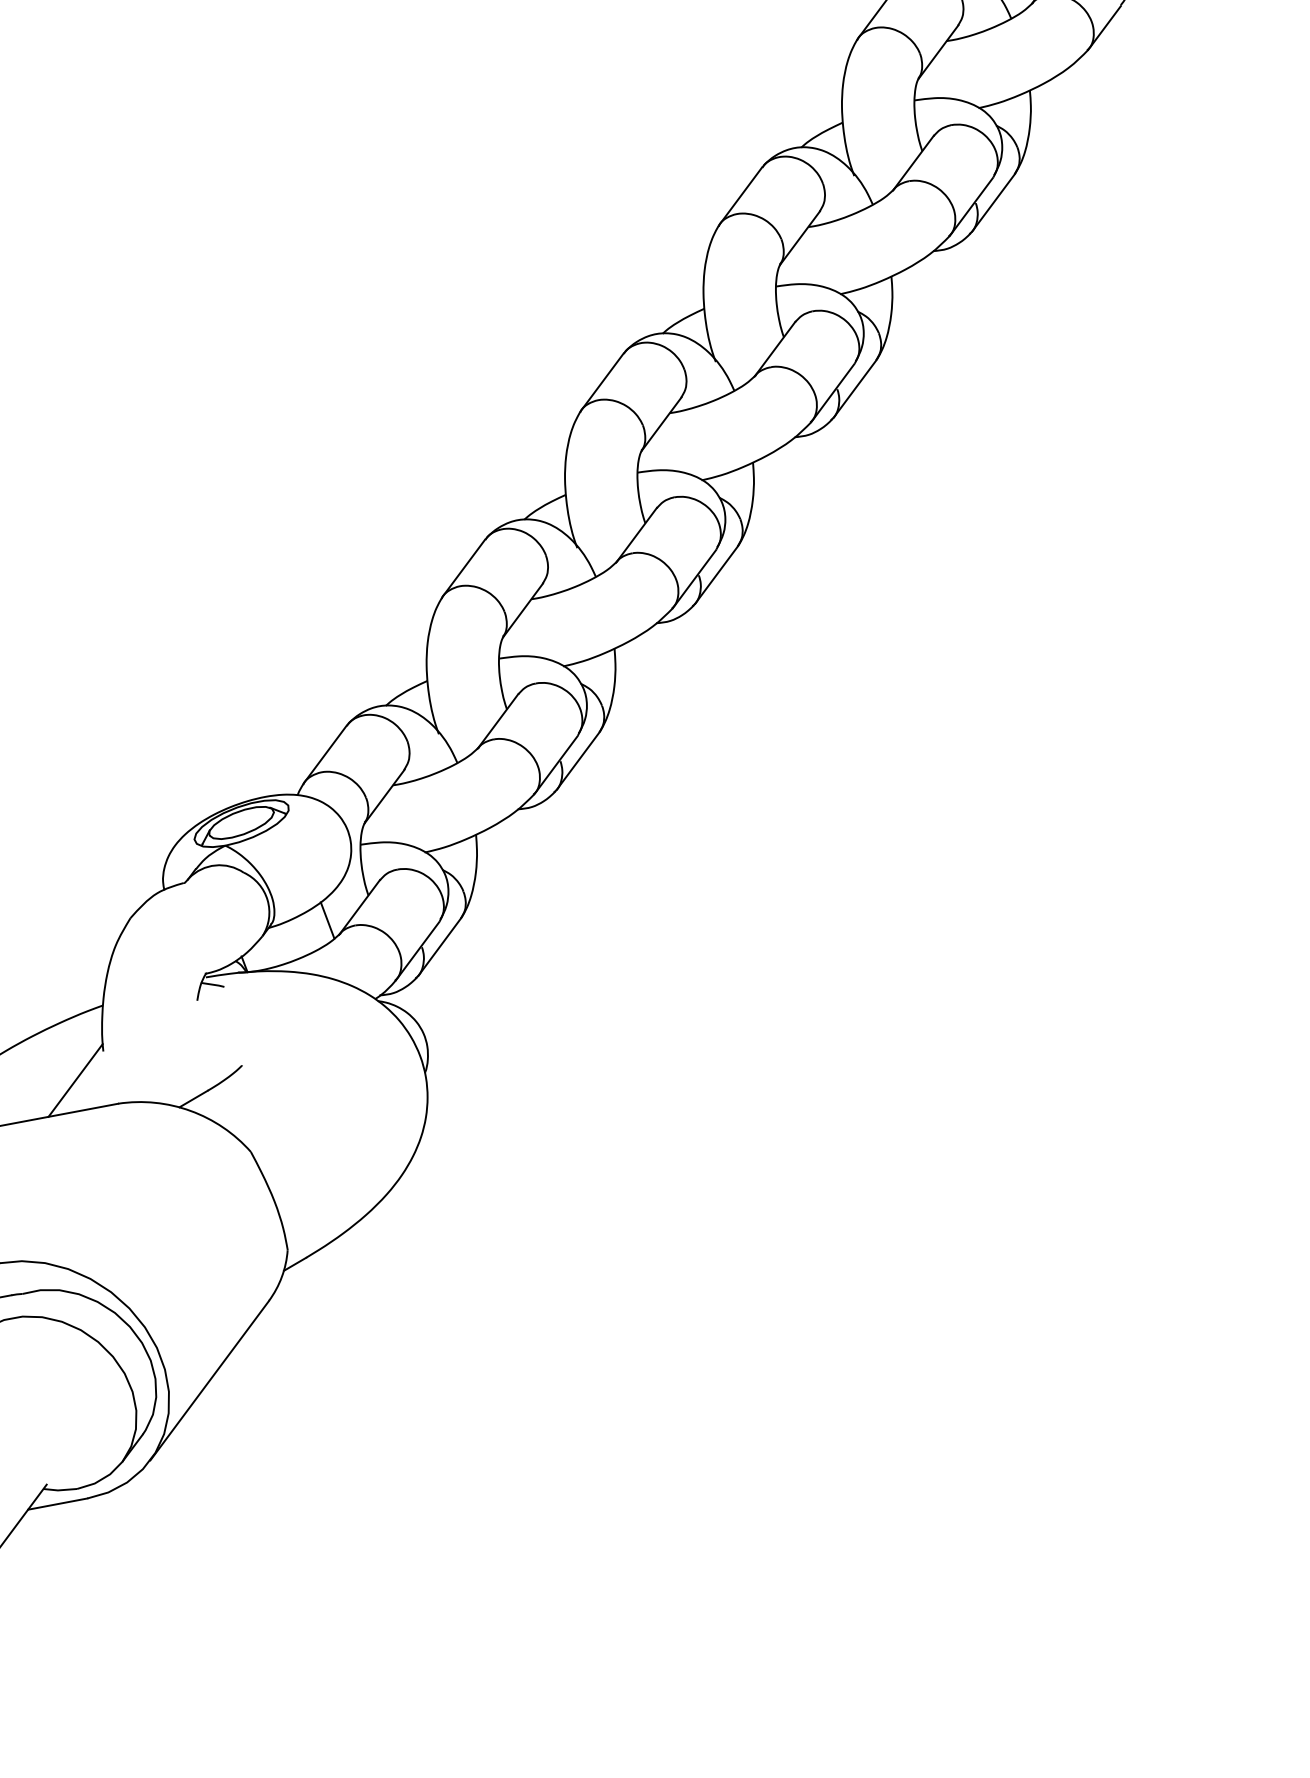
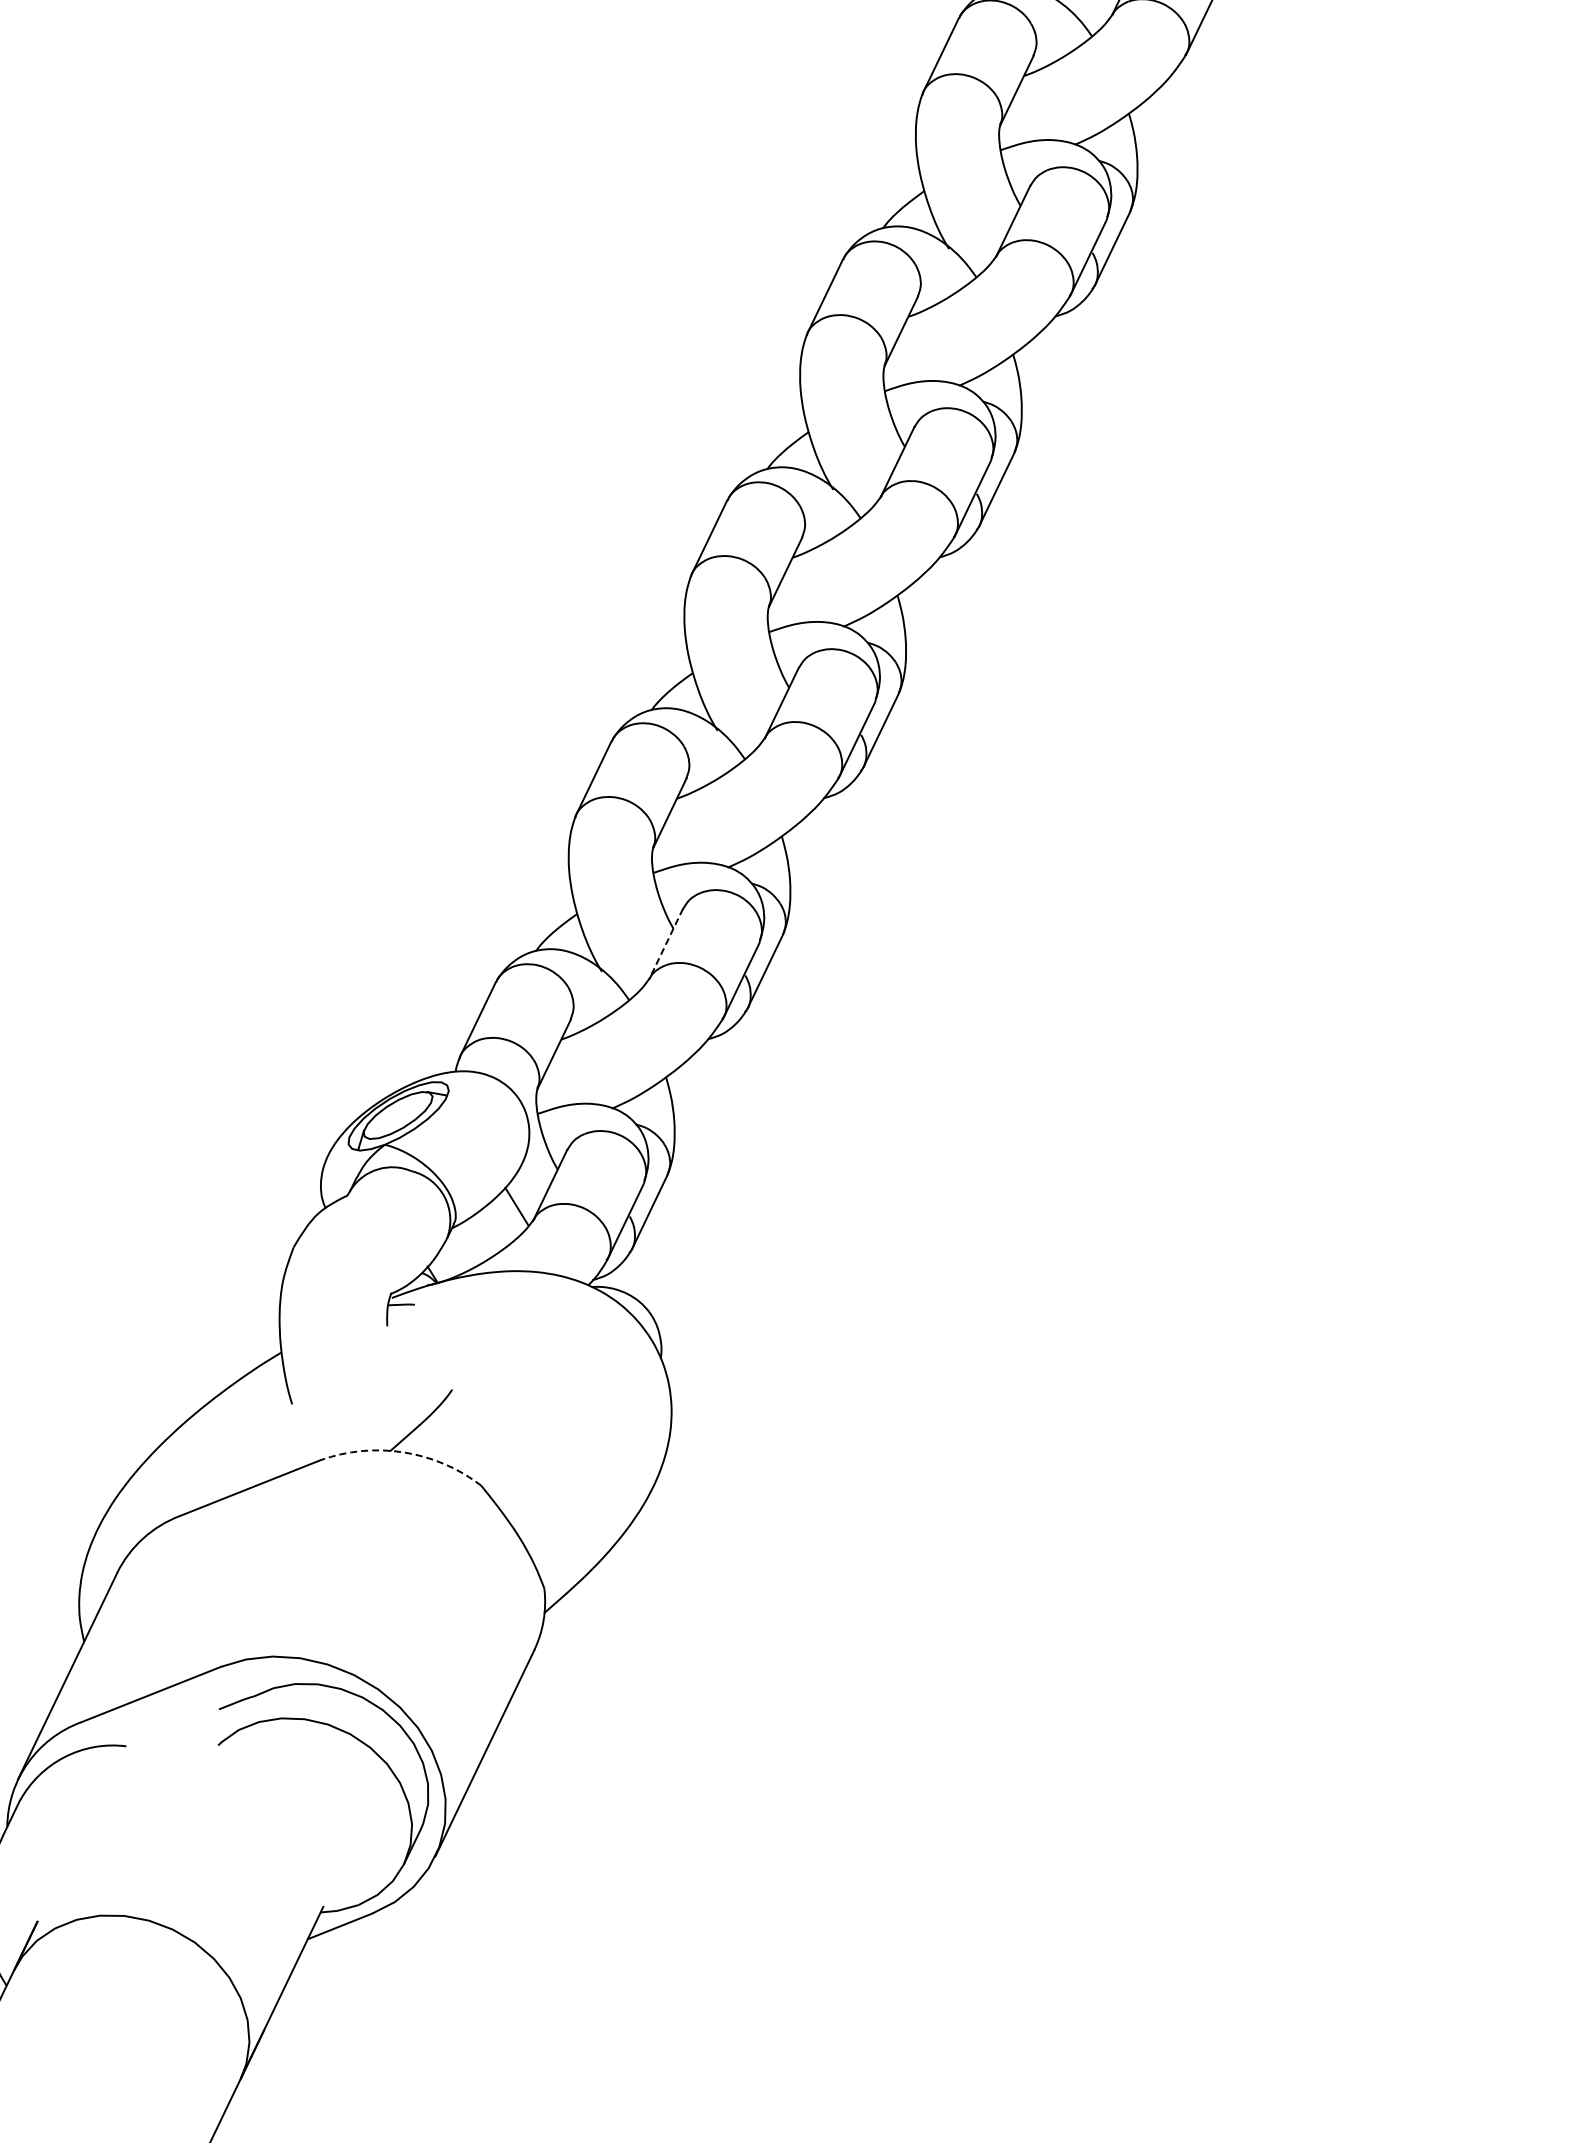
line: (497, 721) -> (665, 944), solid -> dashed
line: (75, 1080) -> (266, 1443), removed
arc: (191, 1111) -> (404, 1452), solid -> dashed

